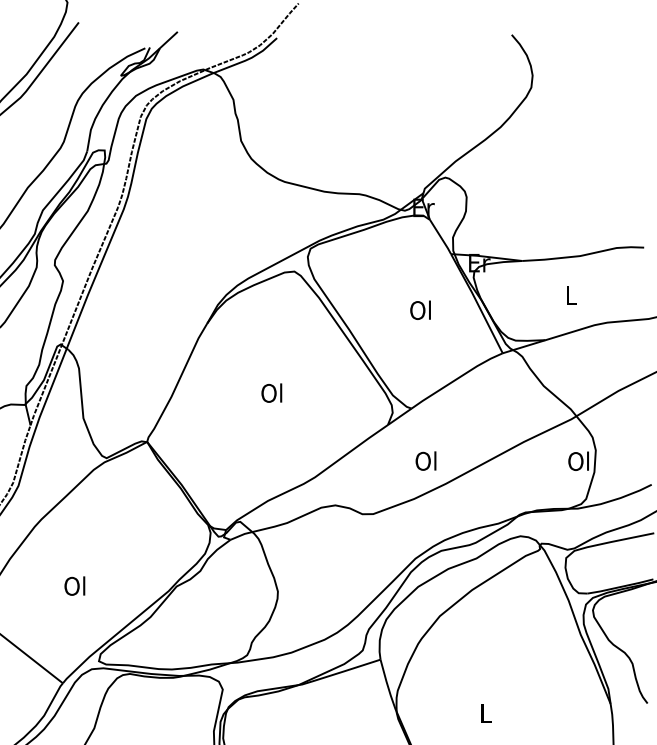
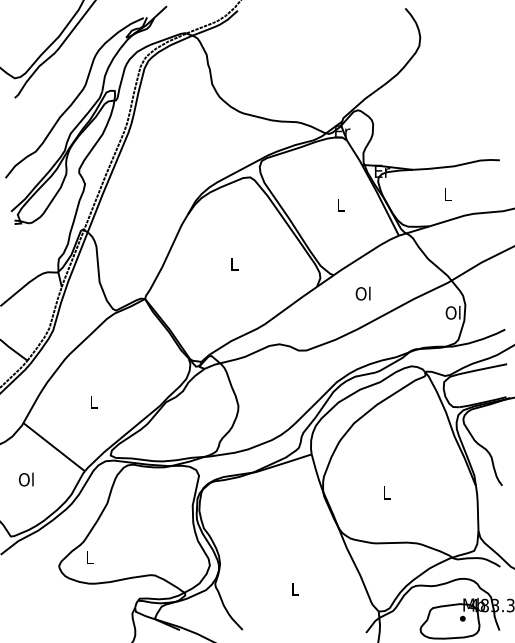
text: (419, 309) -> (339, 204), Ol -> L
text: (271, 393) -> (233, 264), Ol -> L
text: (425, 460) -> (362, 293), moved
text: (74, 585) -> (93, 401), Ol -> L

